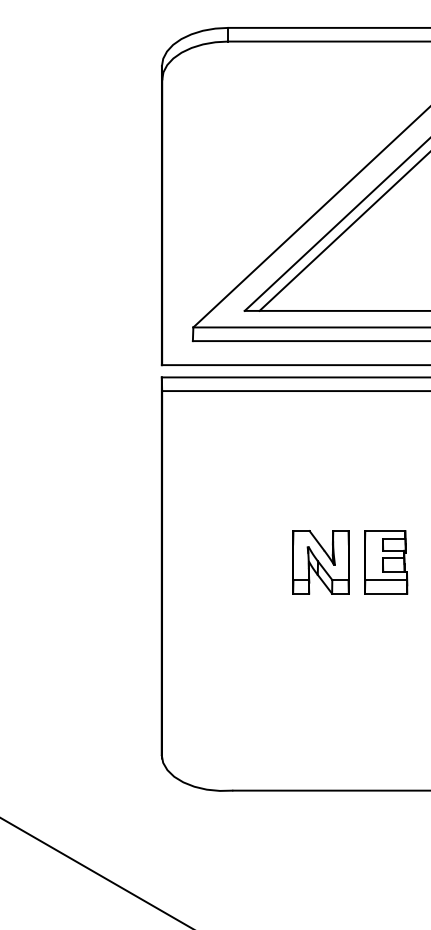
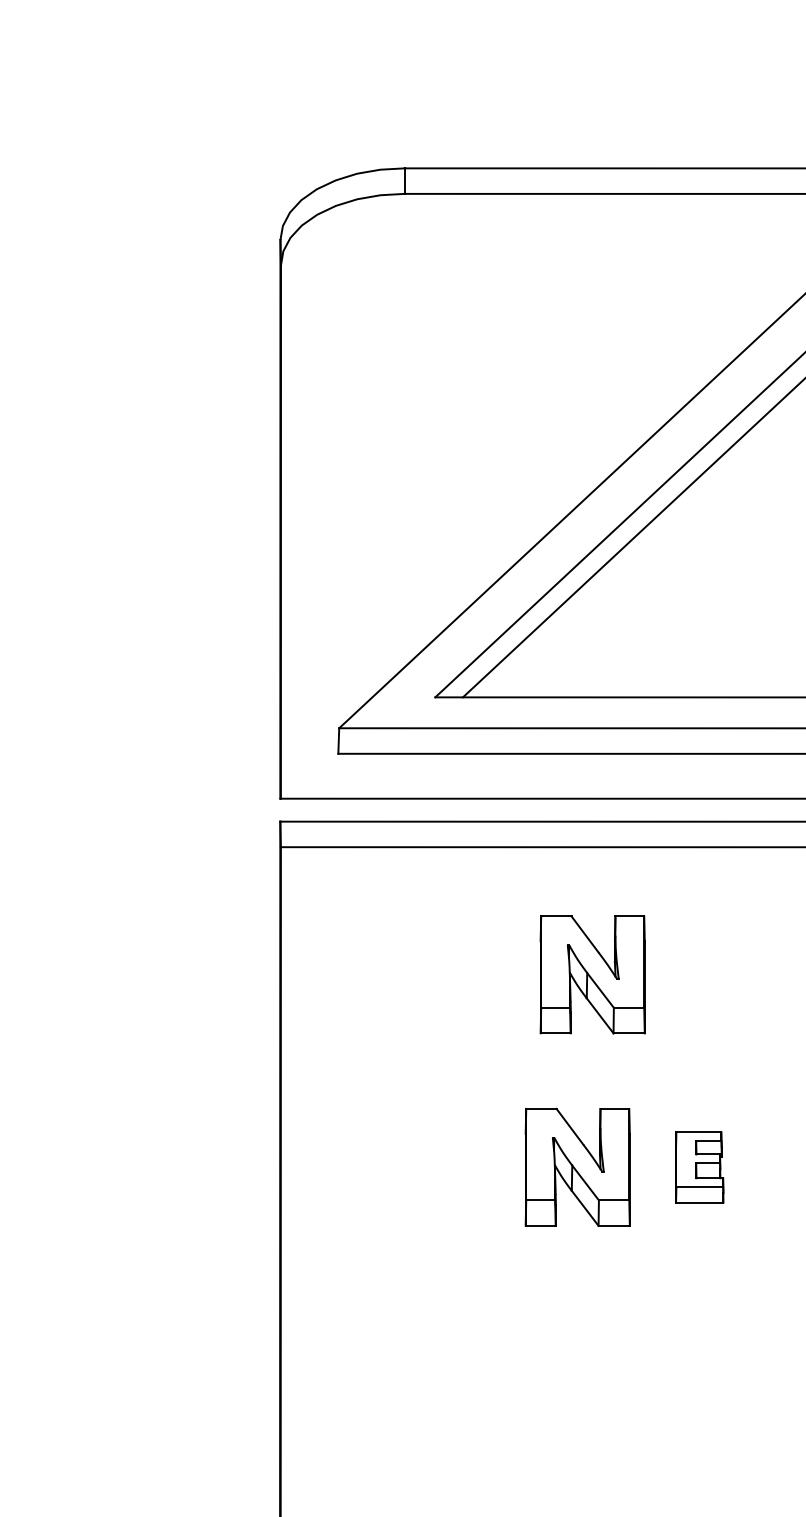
part: (328, 459) -> (591, 975), added
part: (386, 562) -> (700, 1167), size x0.6

